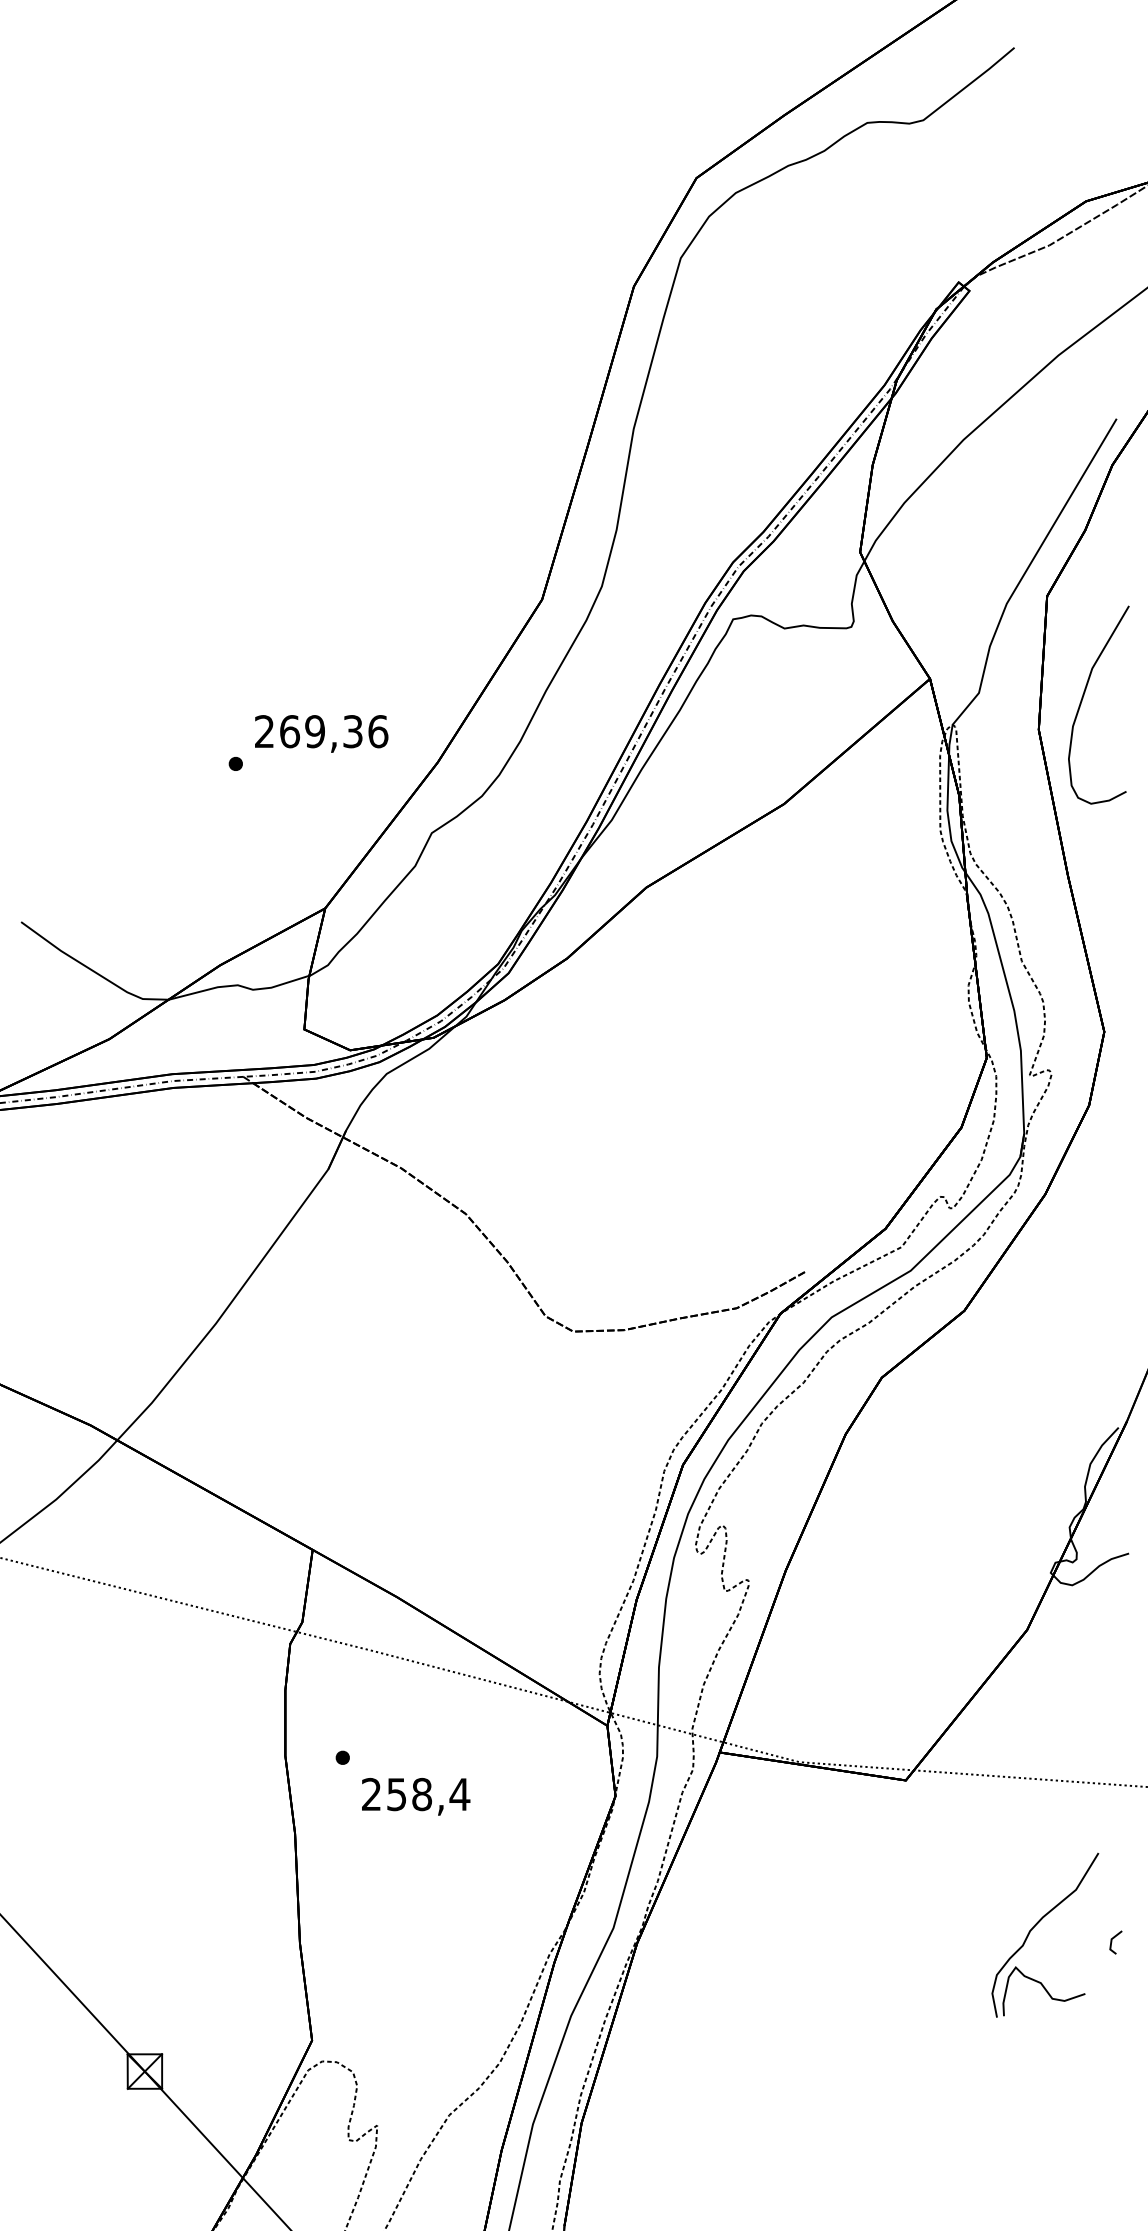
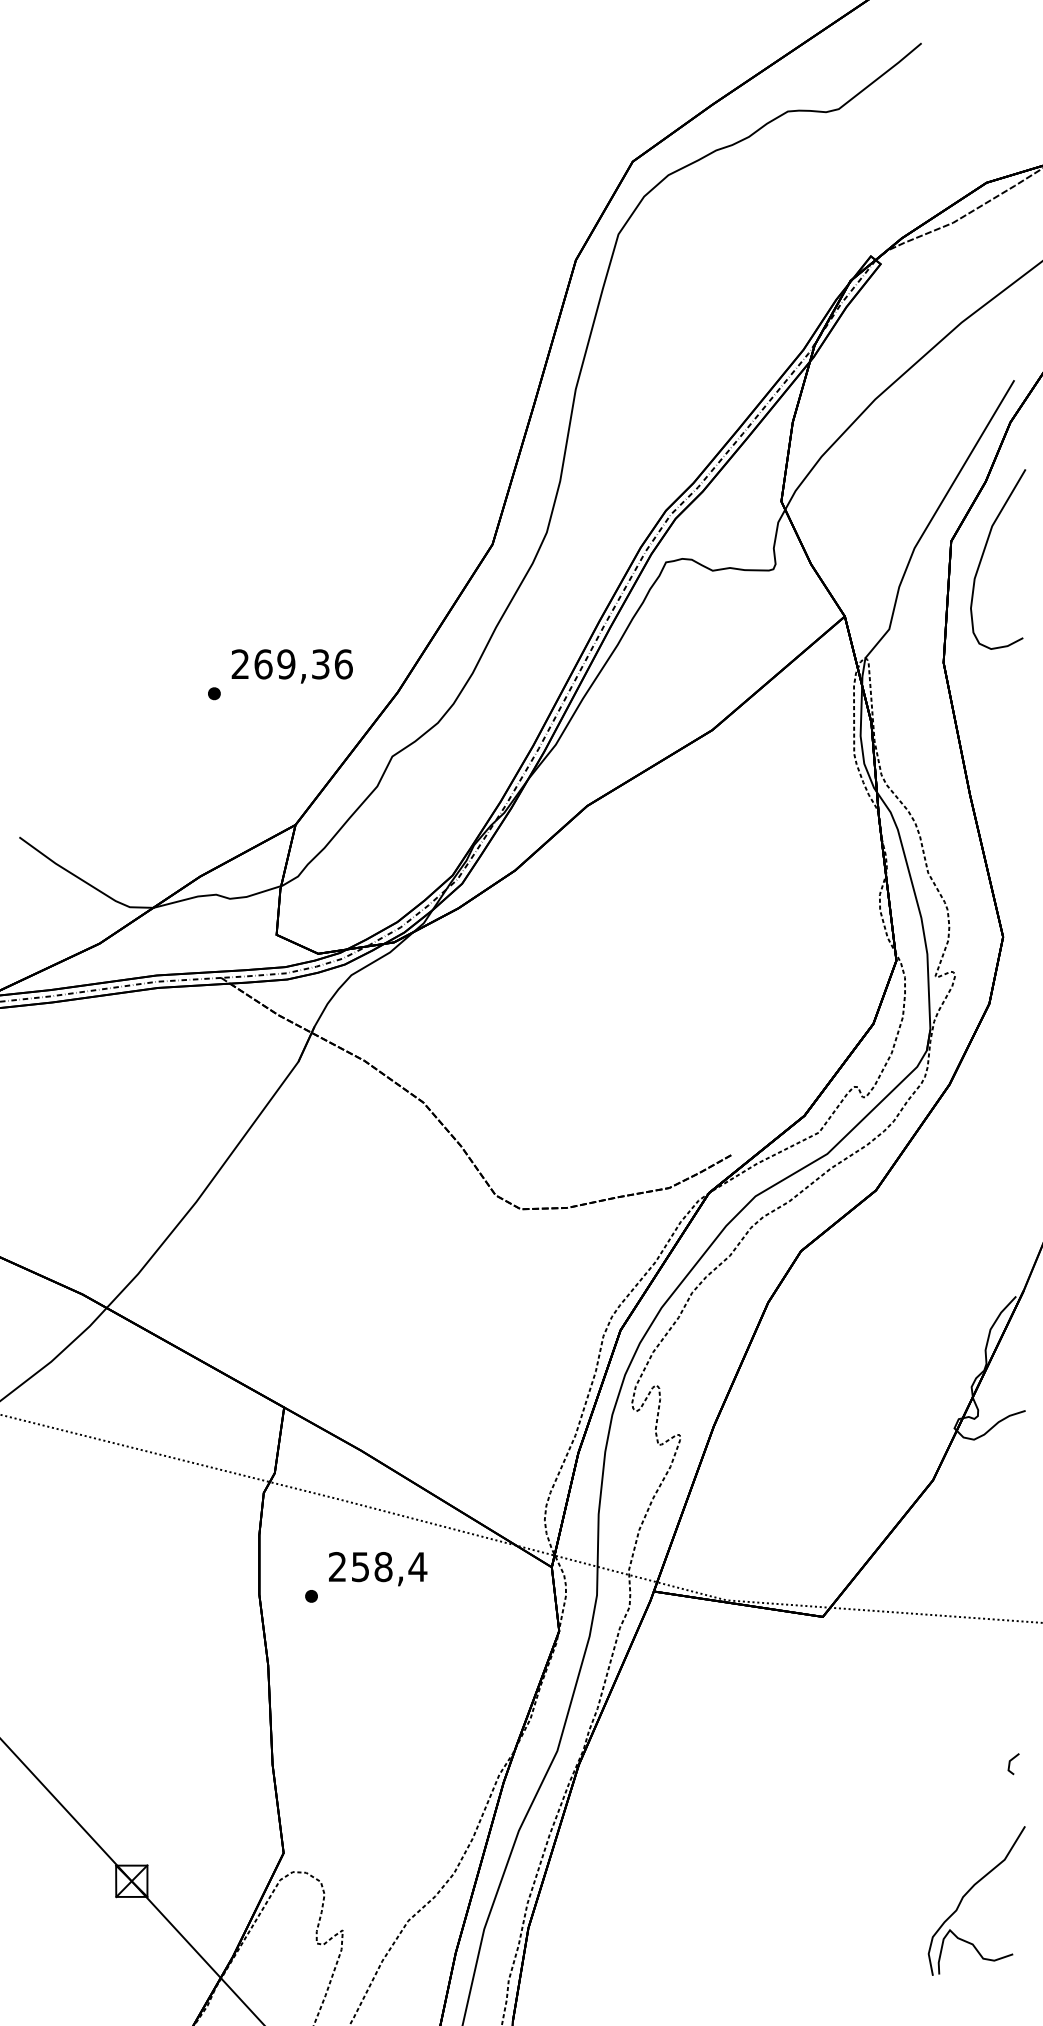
curve: (1083, 698) -> (984, 553), moved
text: (416, 1796) -> (378, 1568), moved
part: (1036, 1925) -> (968, 1892), moved

